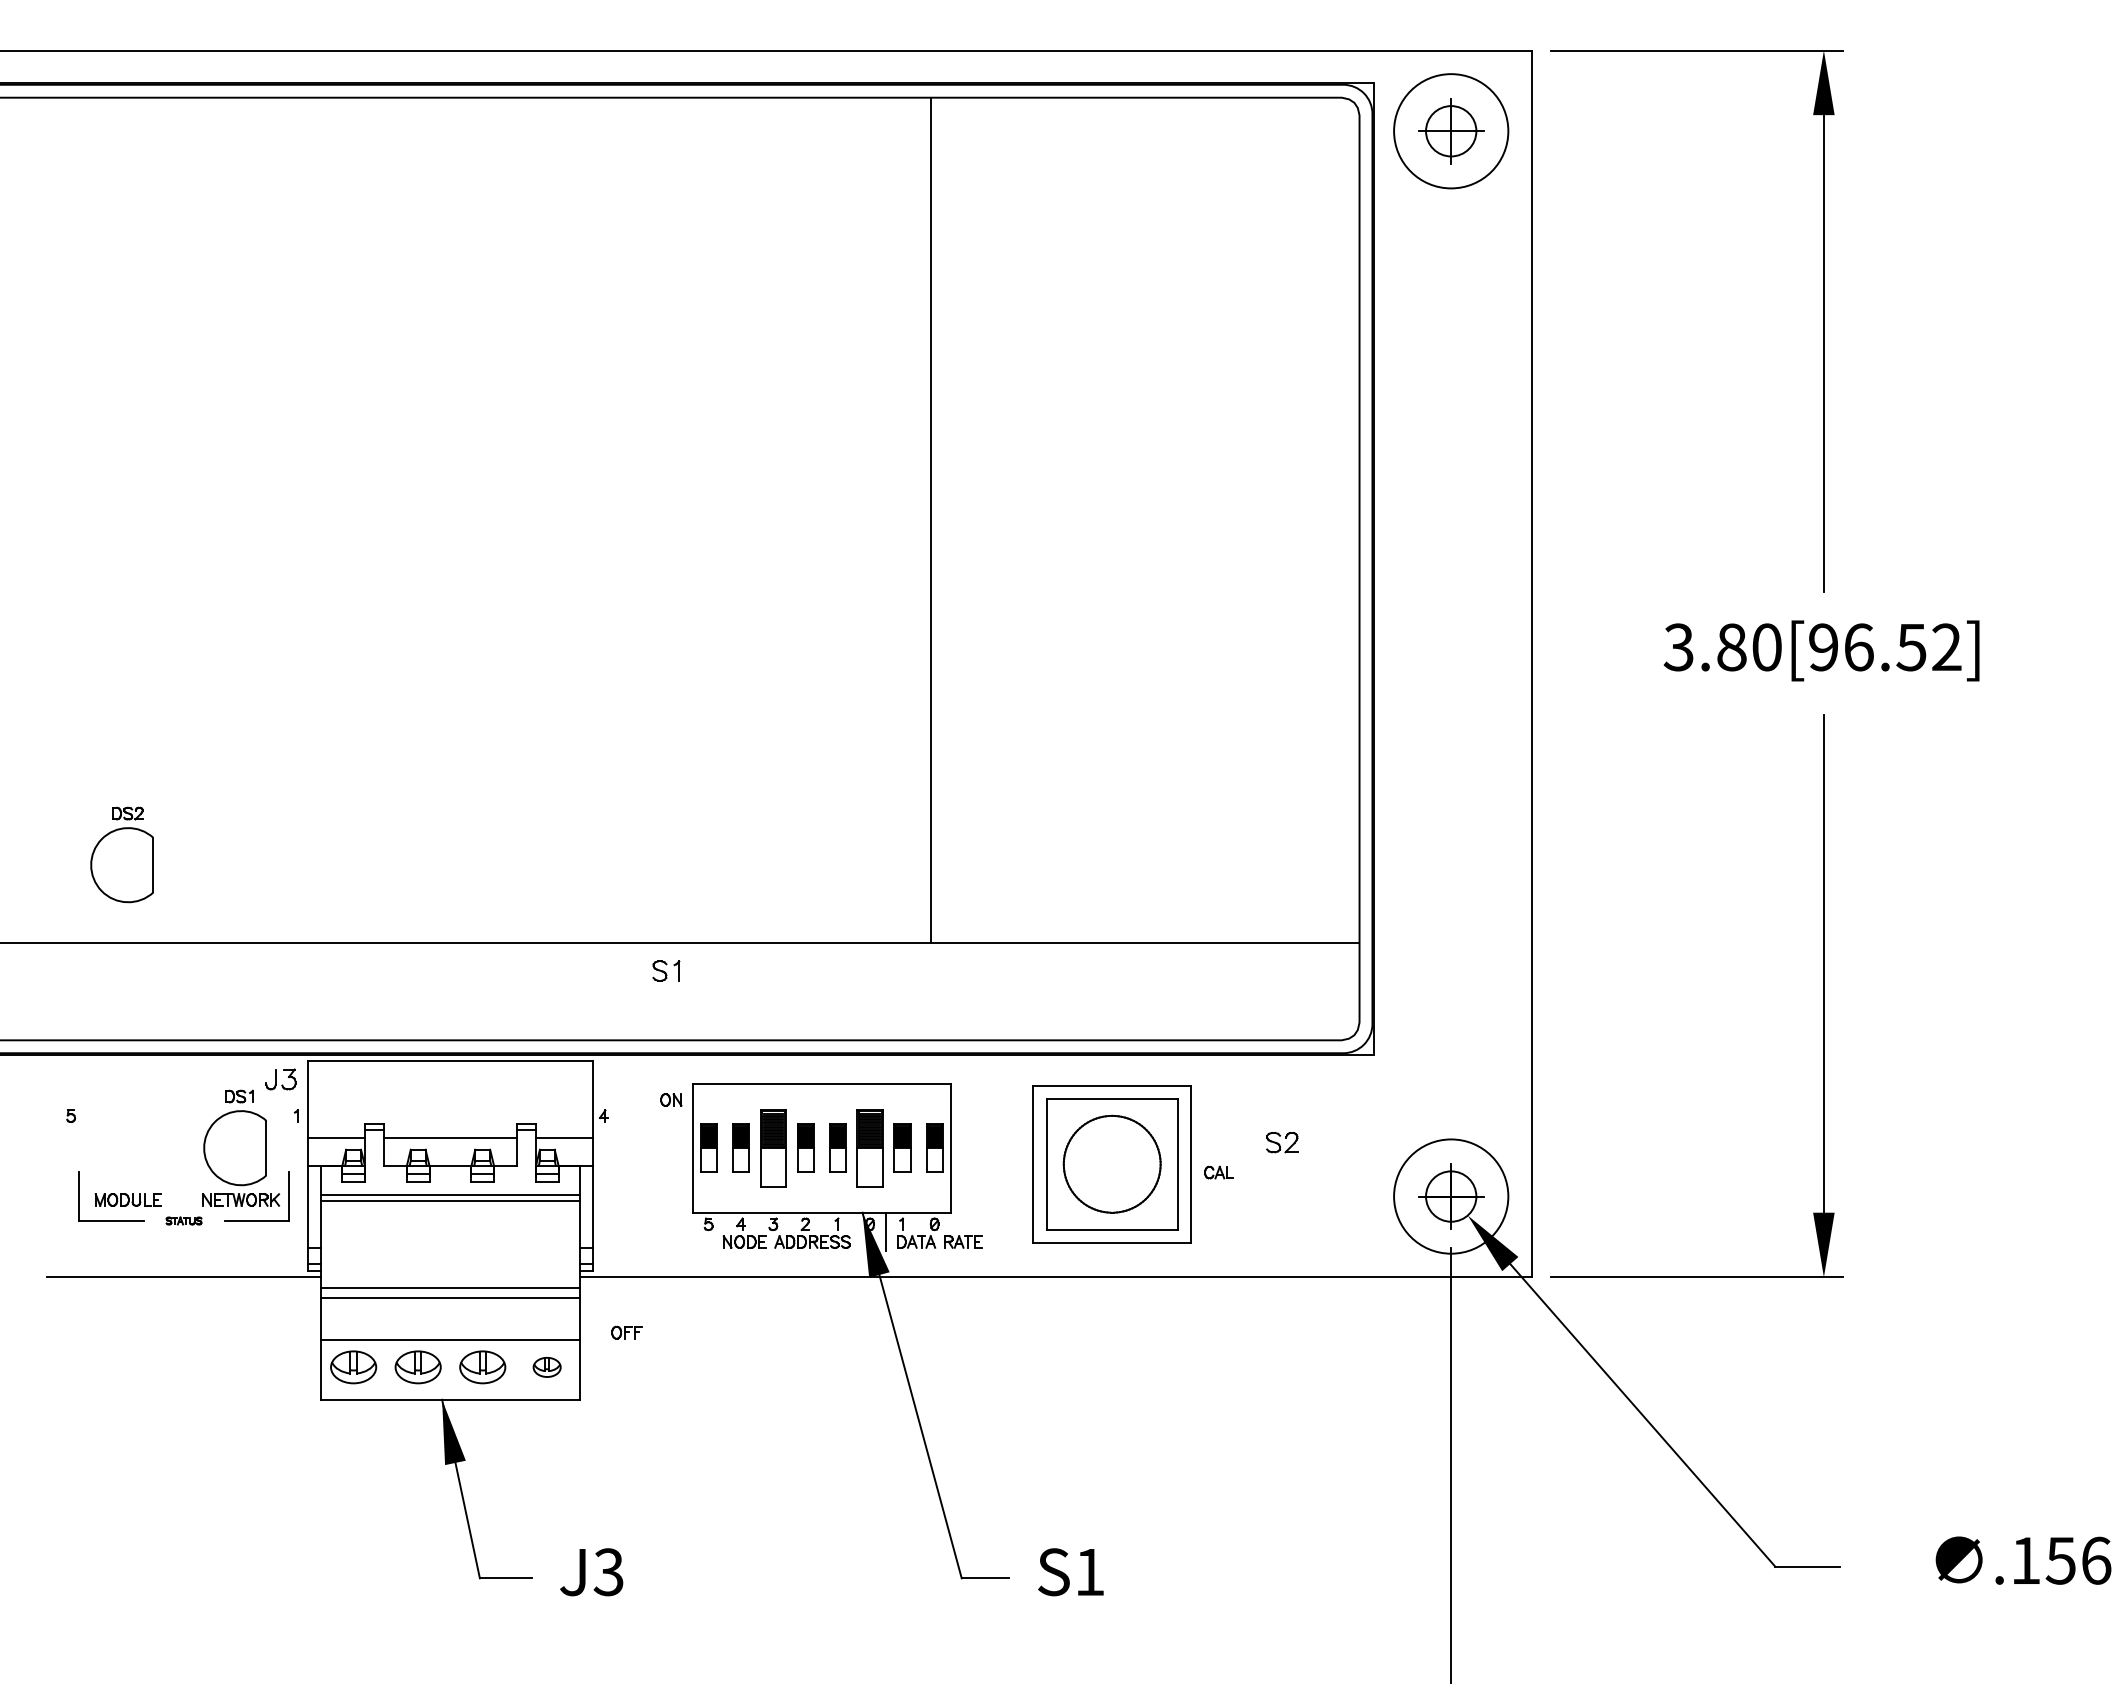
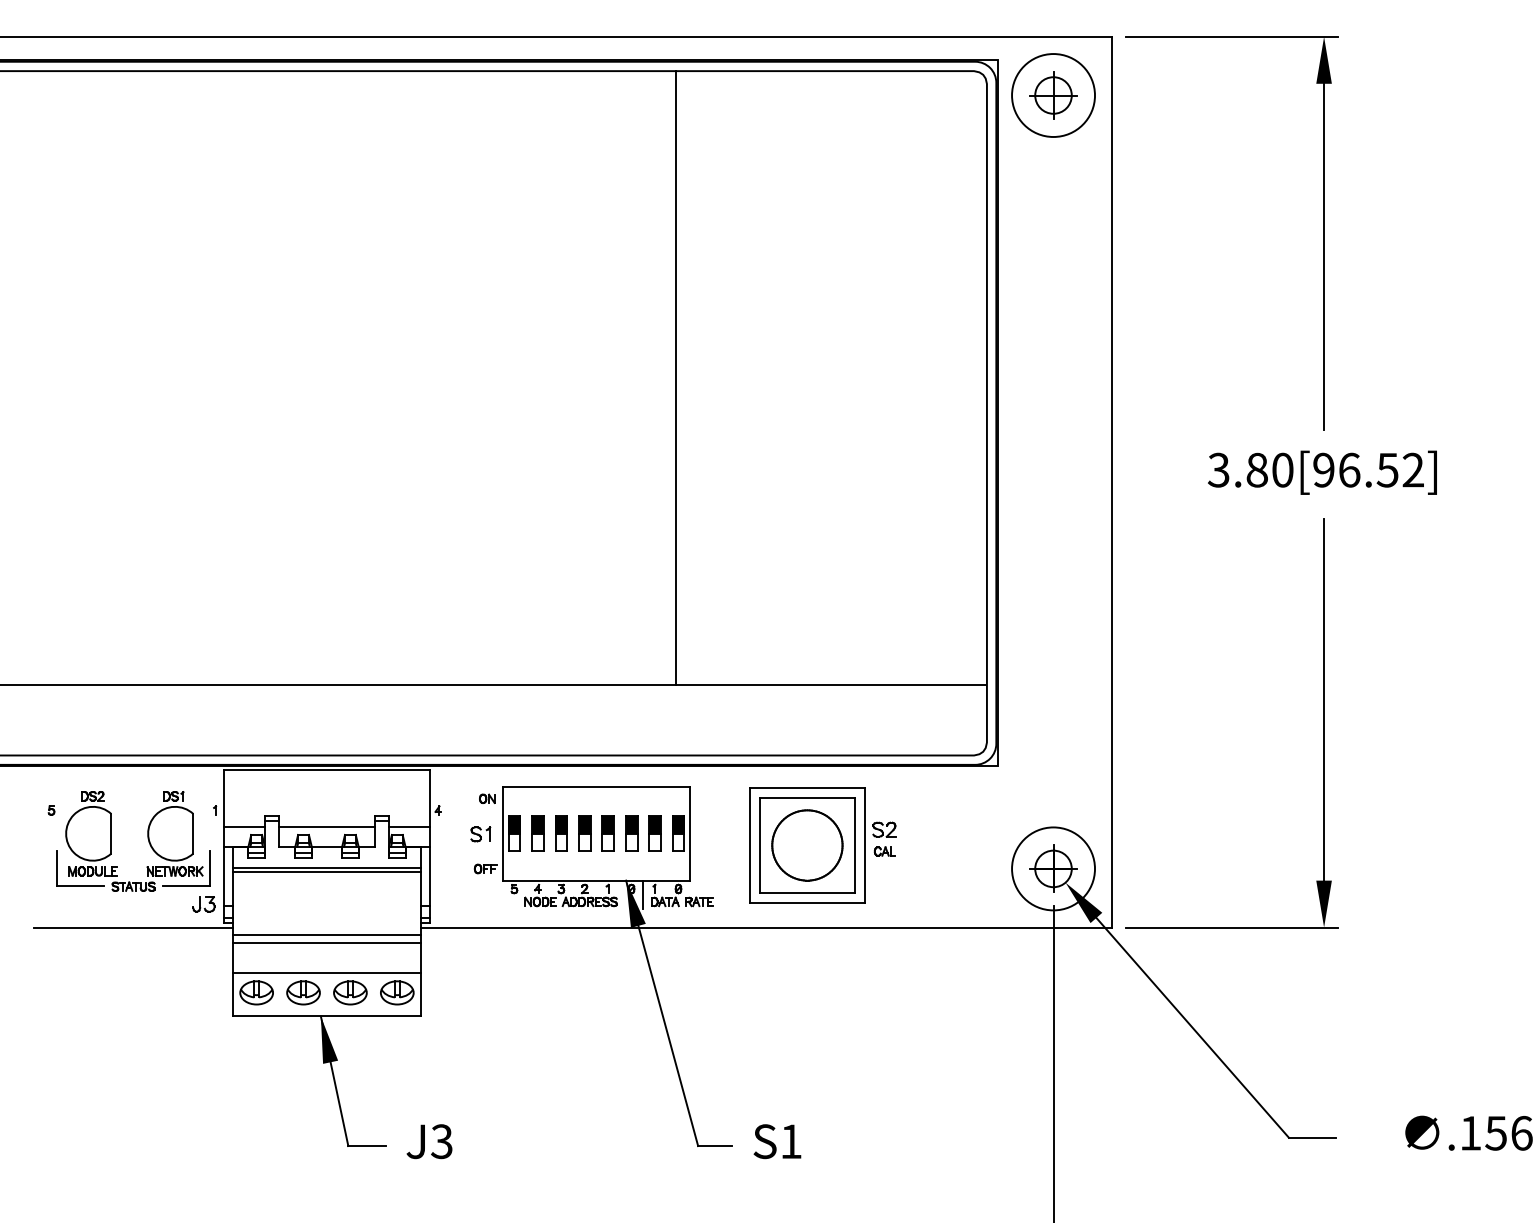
part: (121, 854) -> (88, 826), moved
part: (666, 970) -> (480, 834), moved
part: (280, 1079) -> (203, 904), moved
part: (1282, 1142) -> (884, 829), moved
part: (772, 1147) -> (560, 833), size x0.62
part: (869, 1147) -> (631, 833), size x0.62
part: (183, 1220) -> (133, 886), size x1.67
part: (626, 1332) -> (485, 868), moved
part: (546, 1367) -> (396, 993), size x1.67

